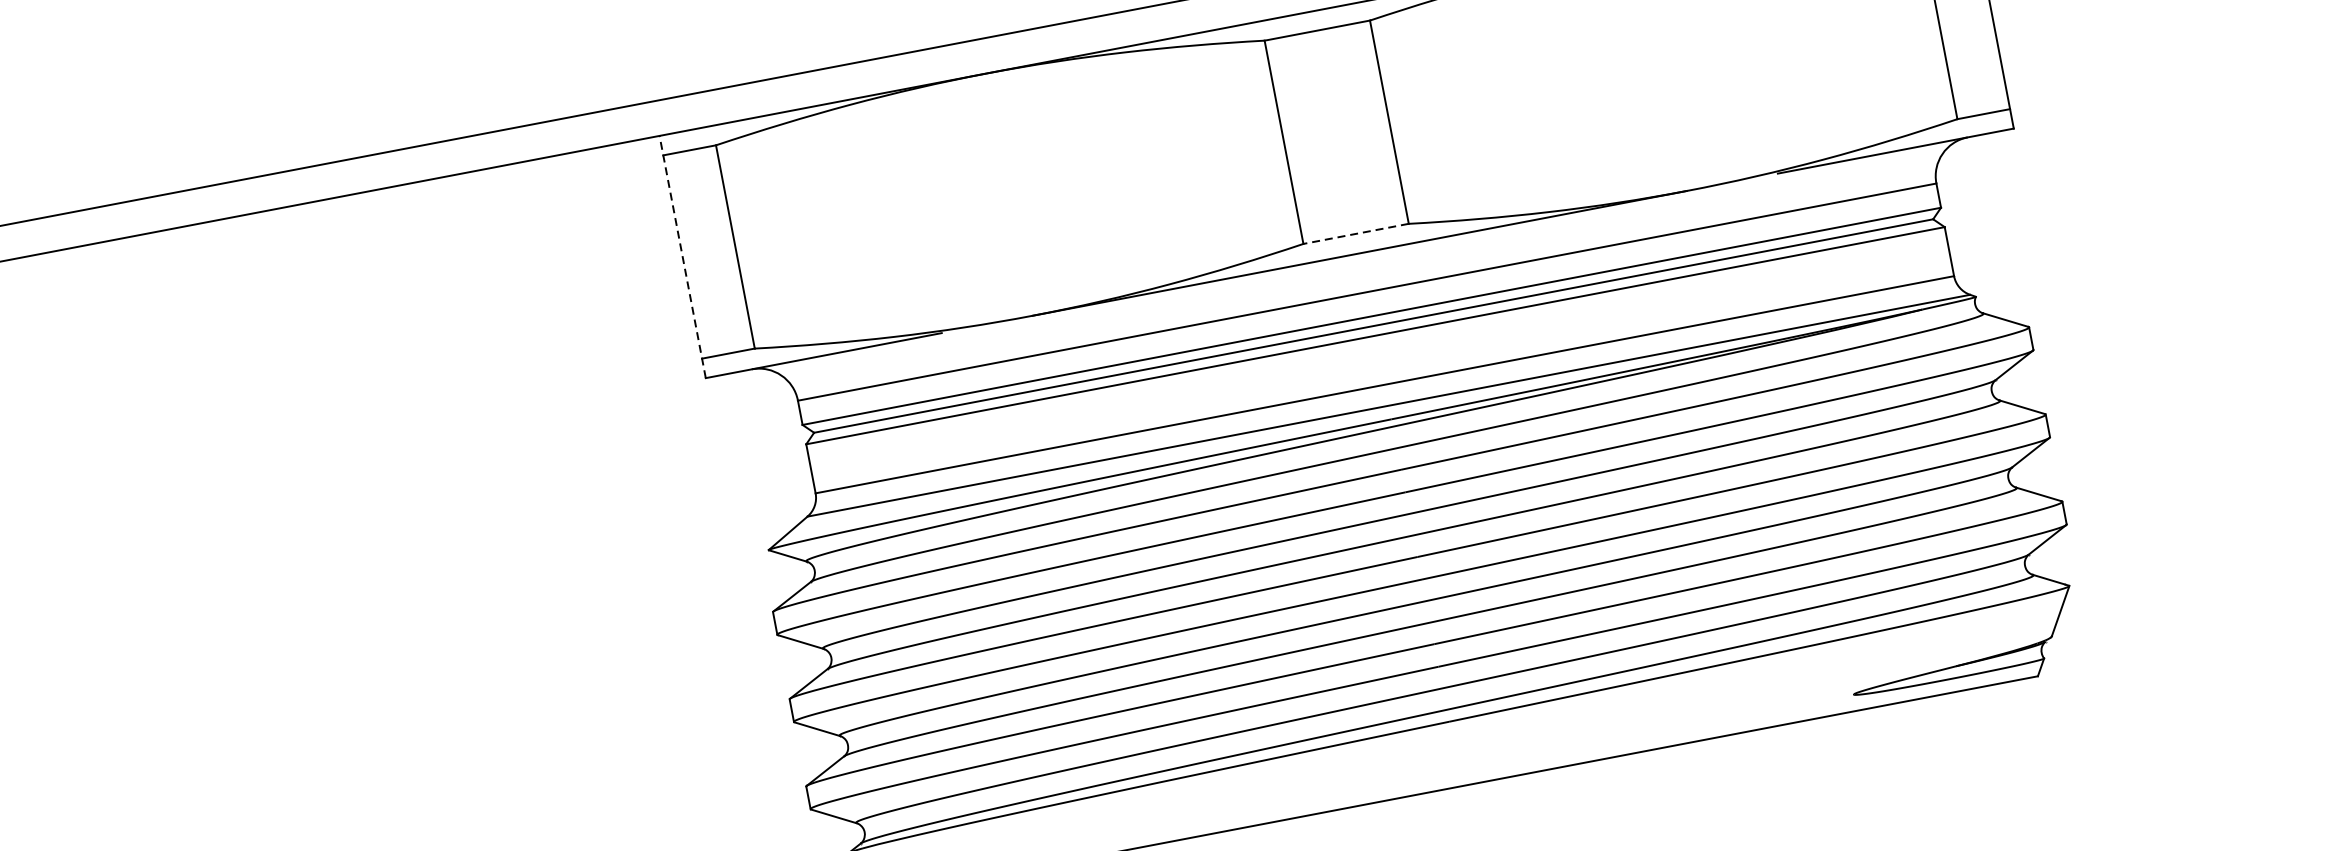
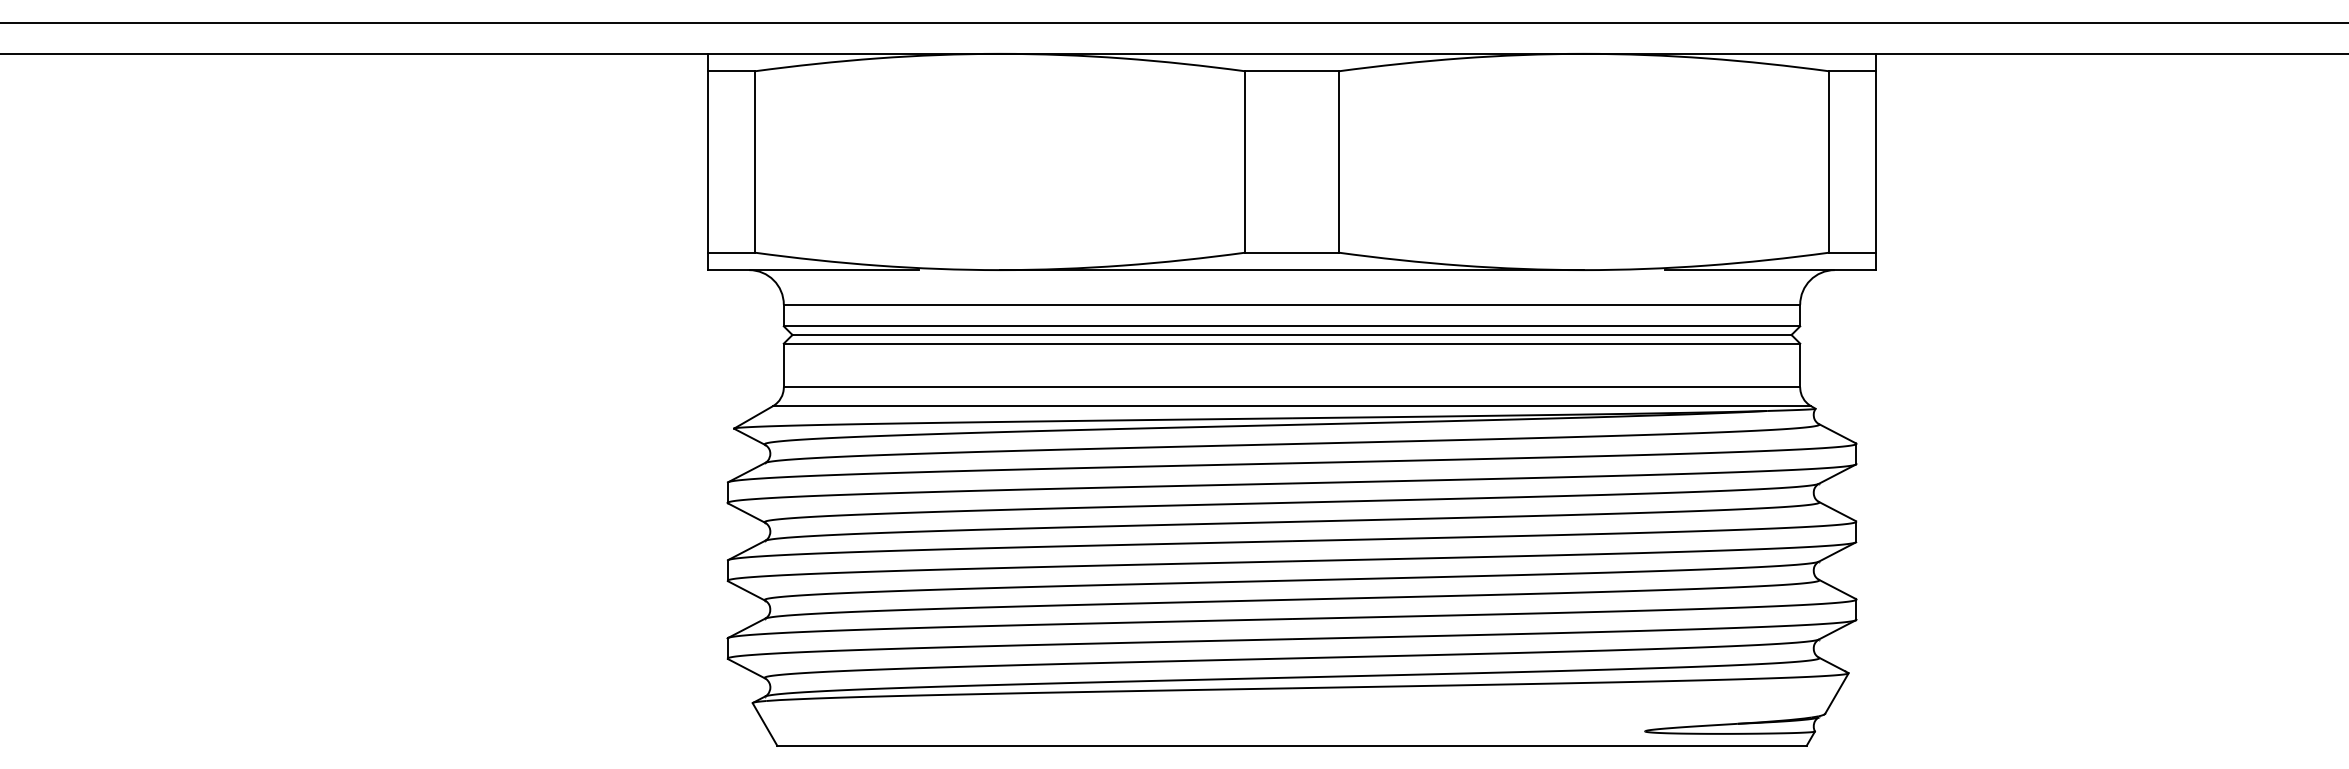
line: (1355, 233) -> (1291, 252), dashed -> solid
line: (682, 256) -> (708, 161), dashed -> solid

